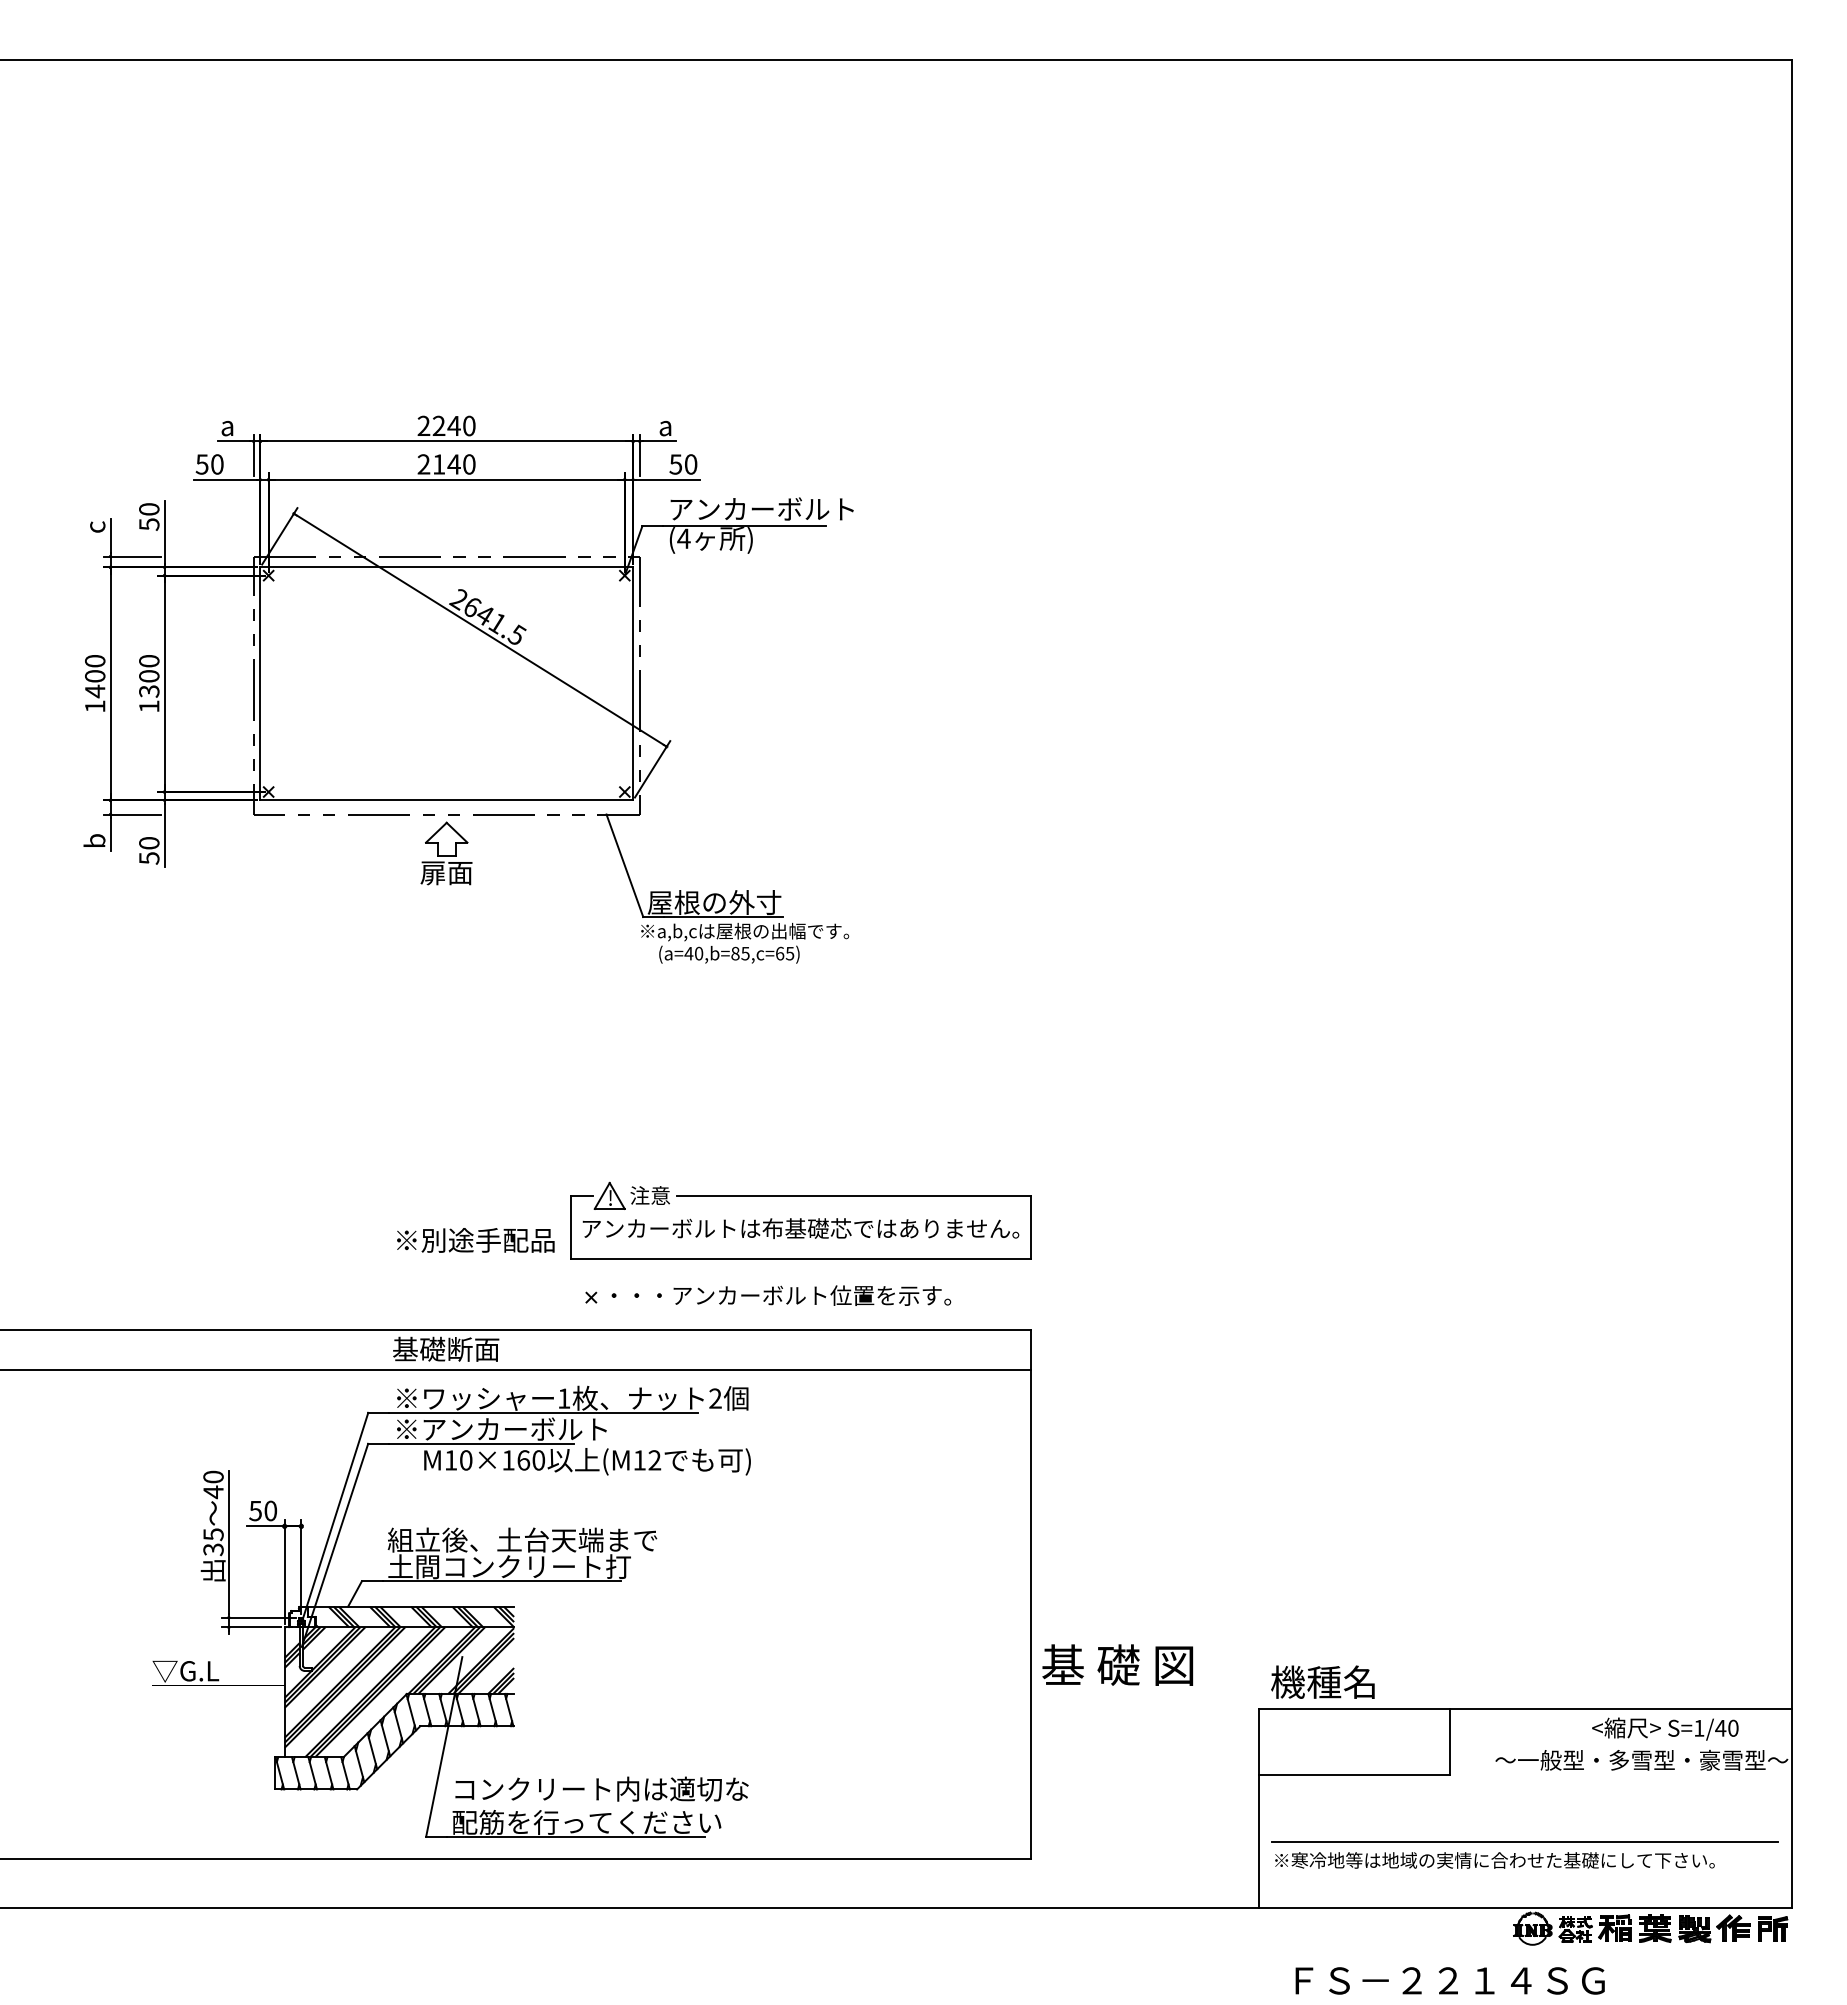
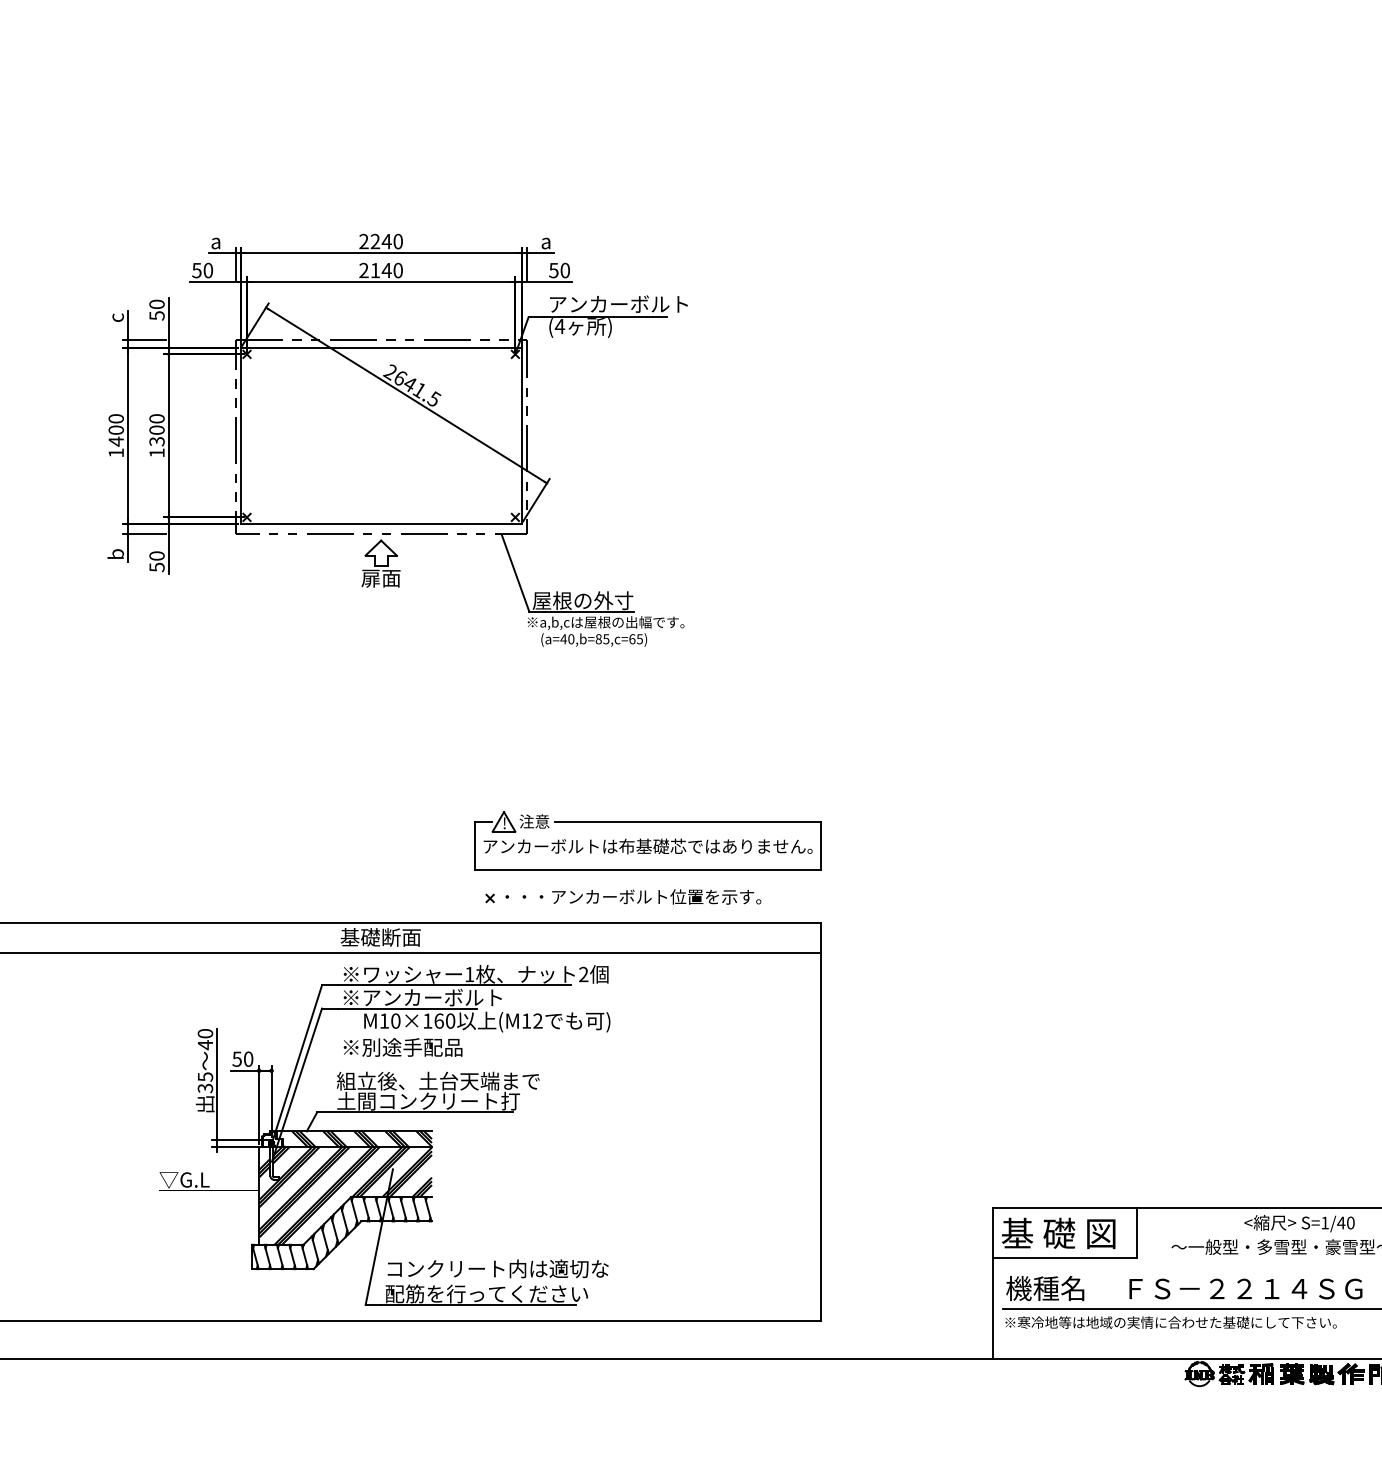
text: (475, 1240) -> (402, 1047), moved
text: (1117, 1664) -> (1058, 1232), moved
text: (1322, 1681) -> (1044, 1287), moved
text: (1449, 1980) -> (1245, 1288), moved

